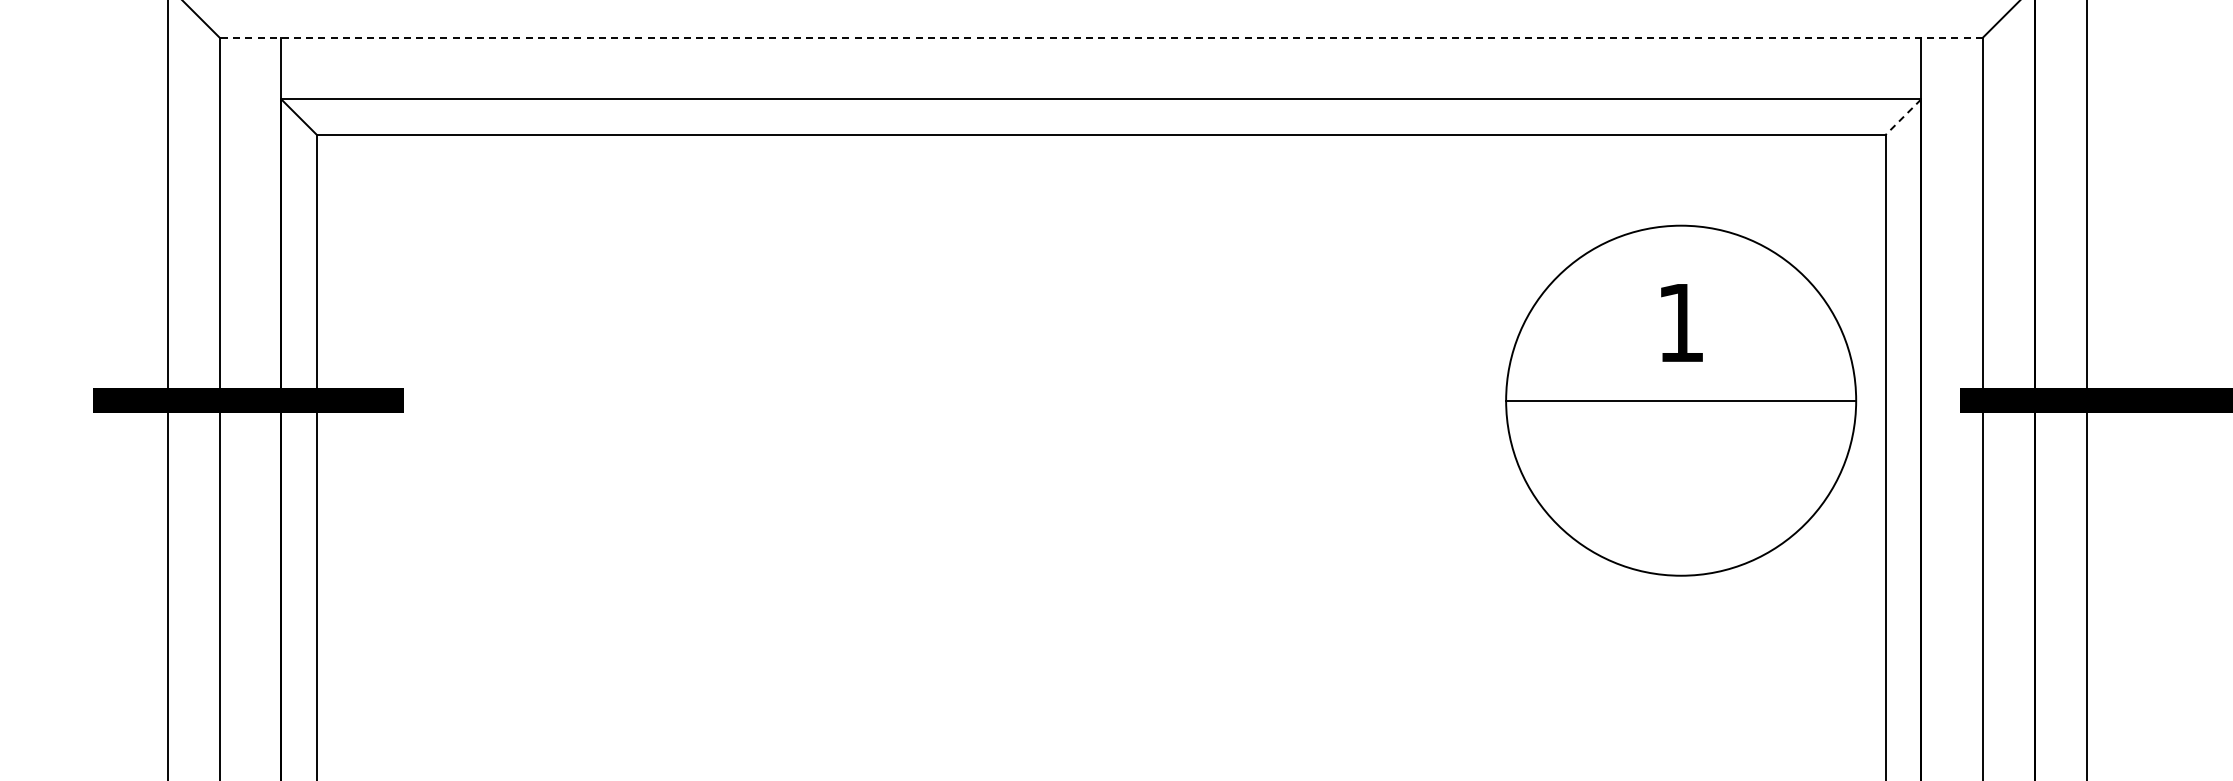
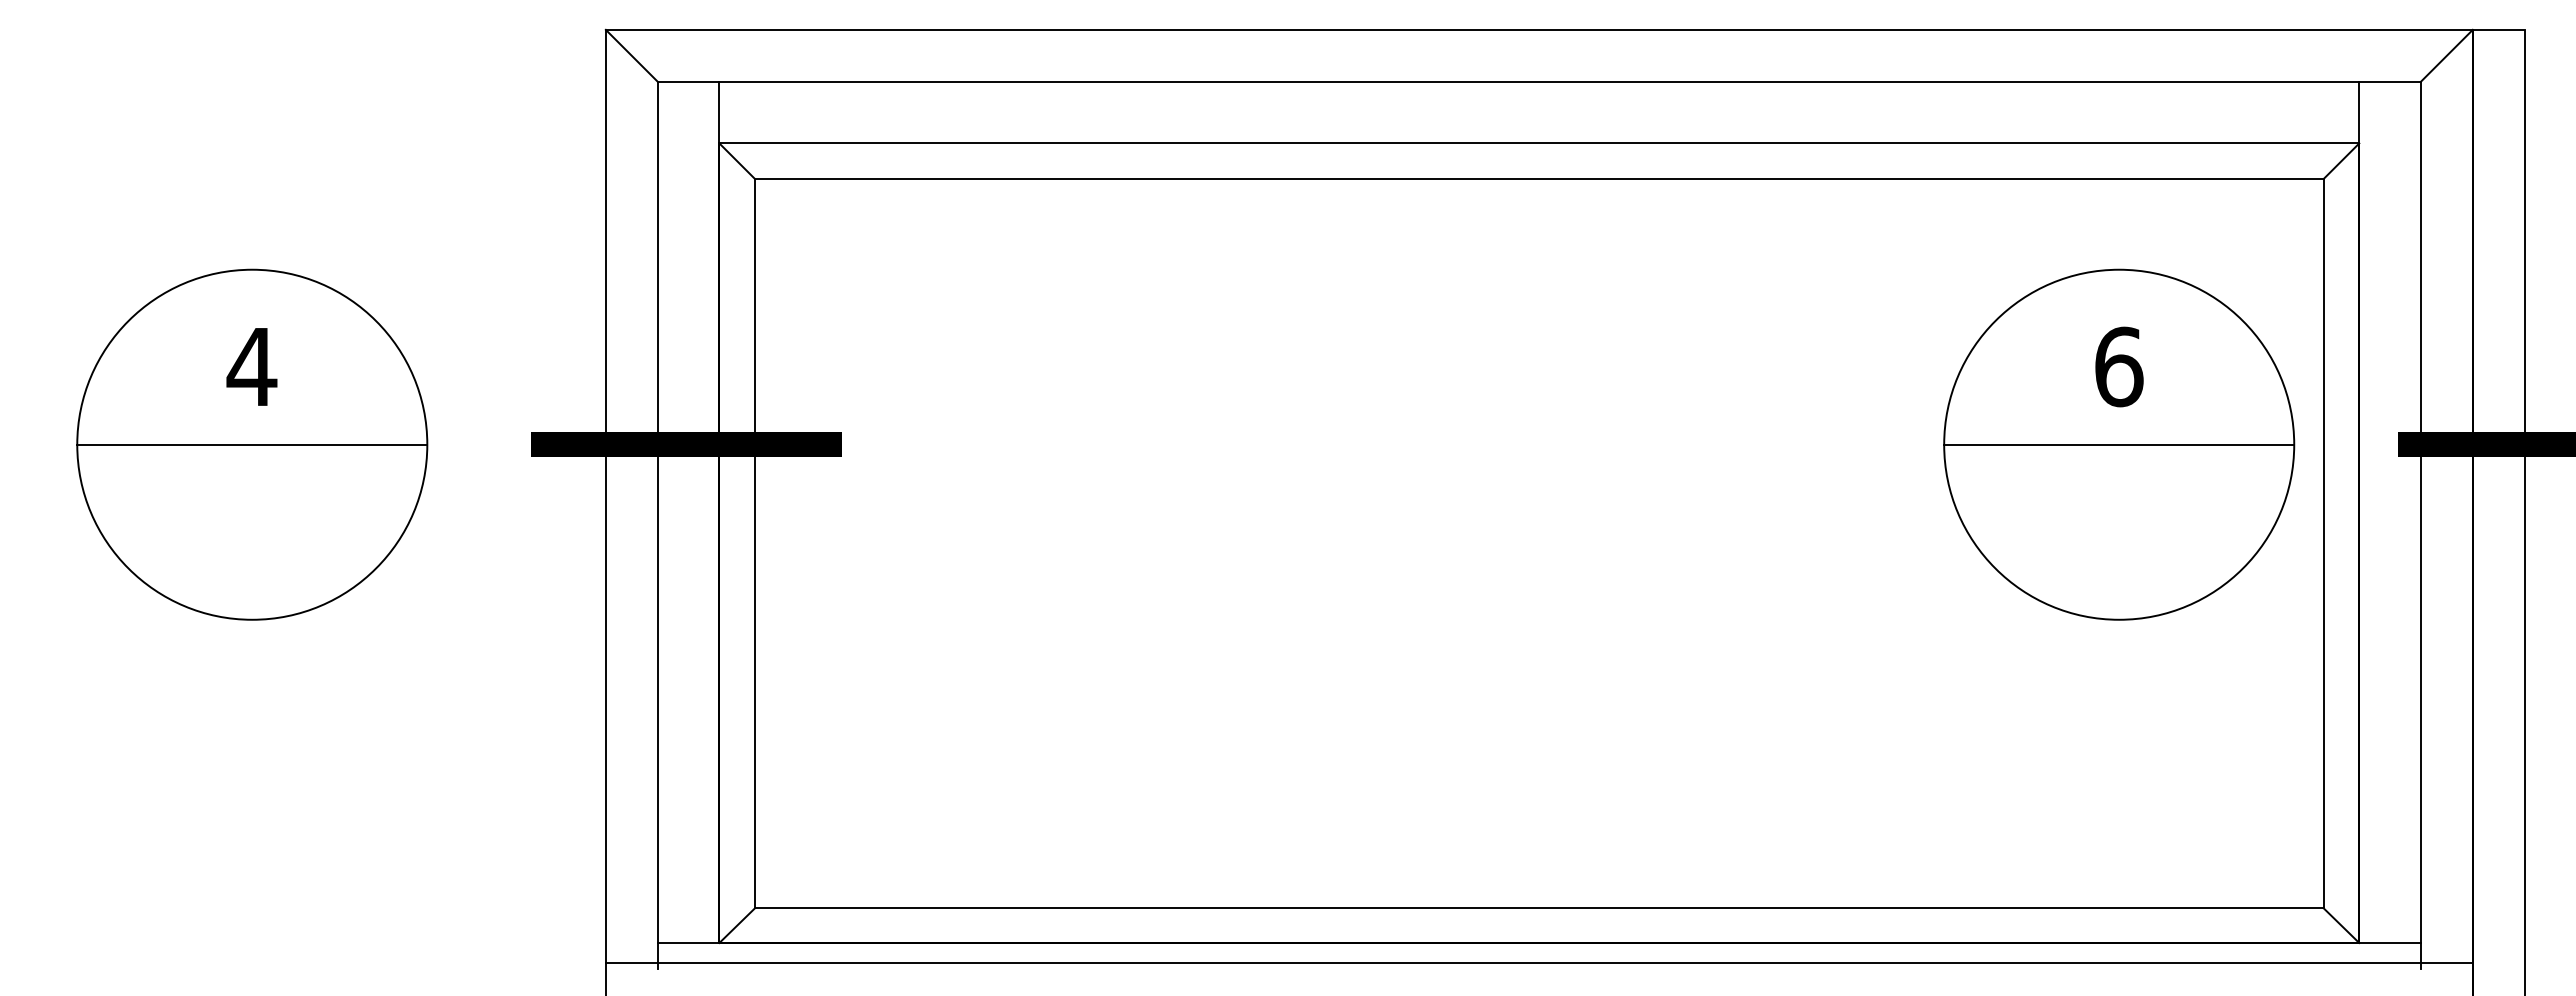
line: (1100, 37) -> (1538, 81), dashed -> solid
line: (1903, 117) -> (2341, 161), dashed -> solid
text: (1681, 322) -> (2119, 366), 1 -> 6

